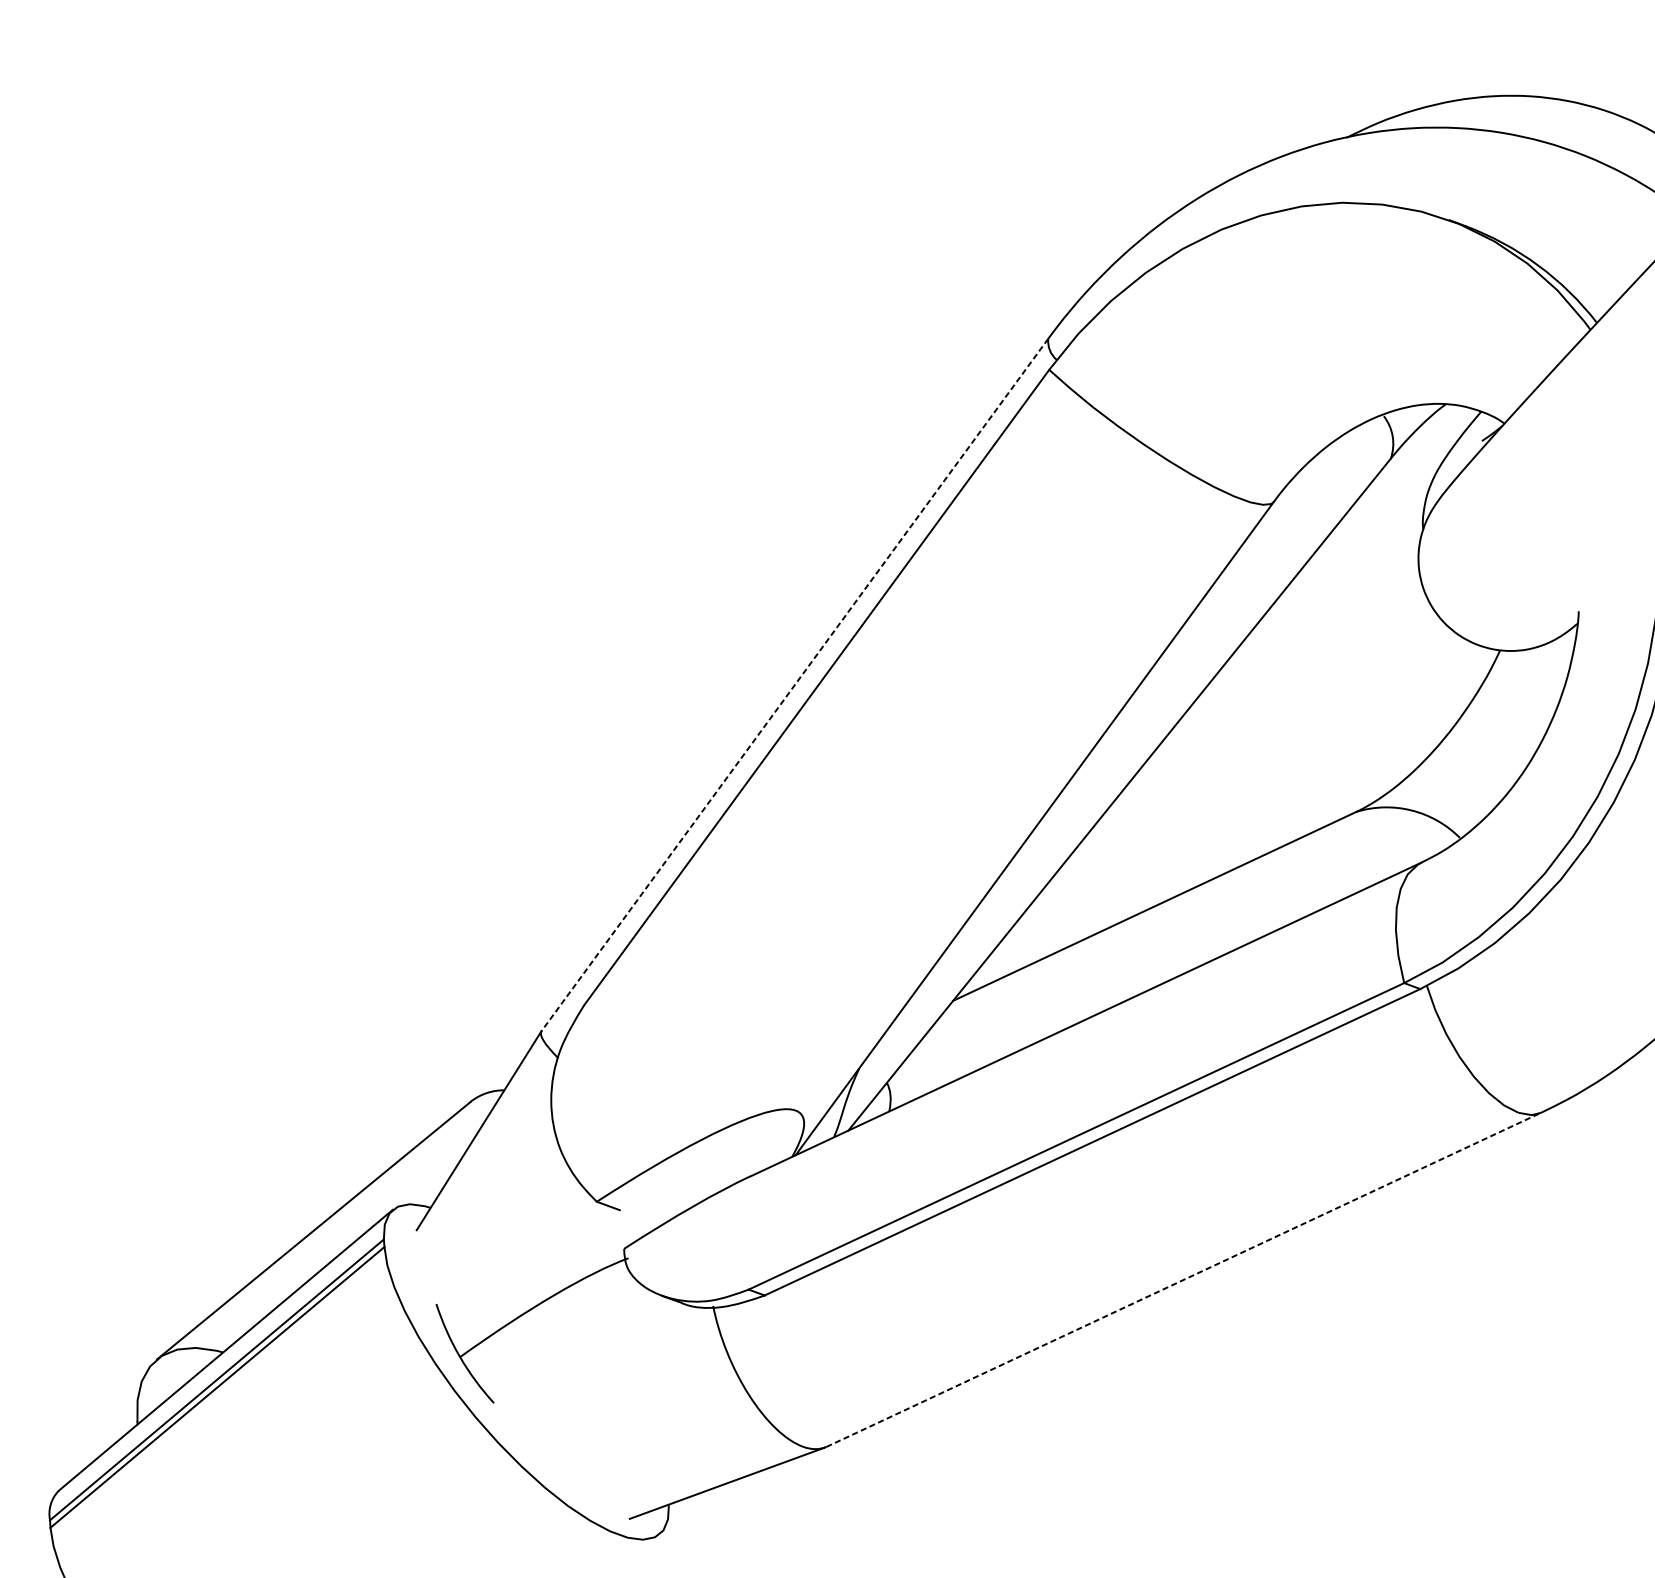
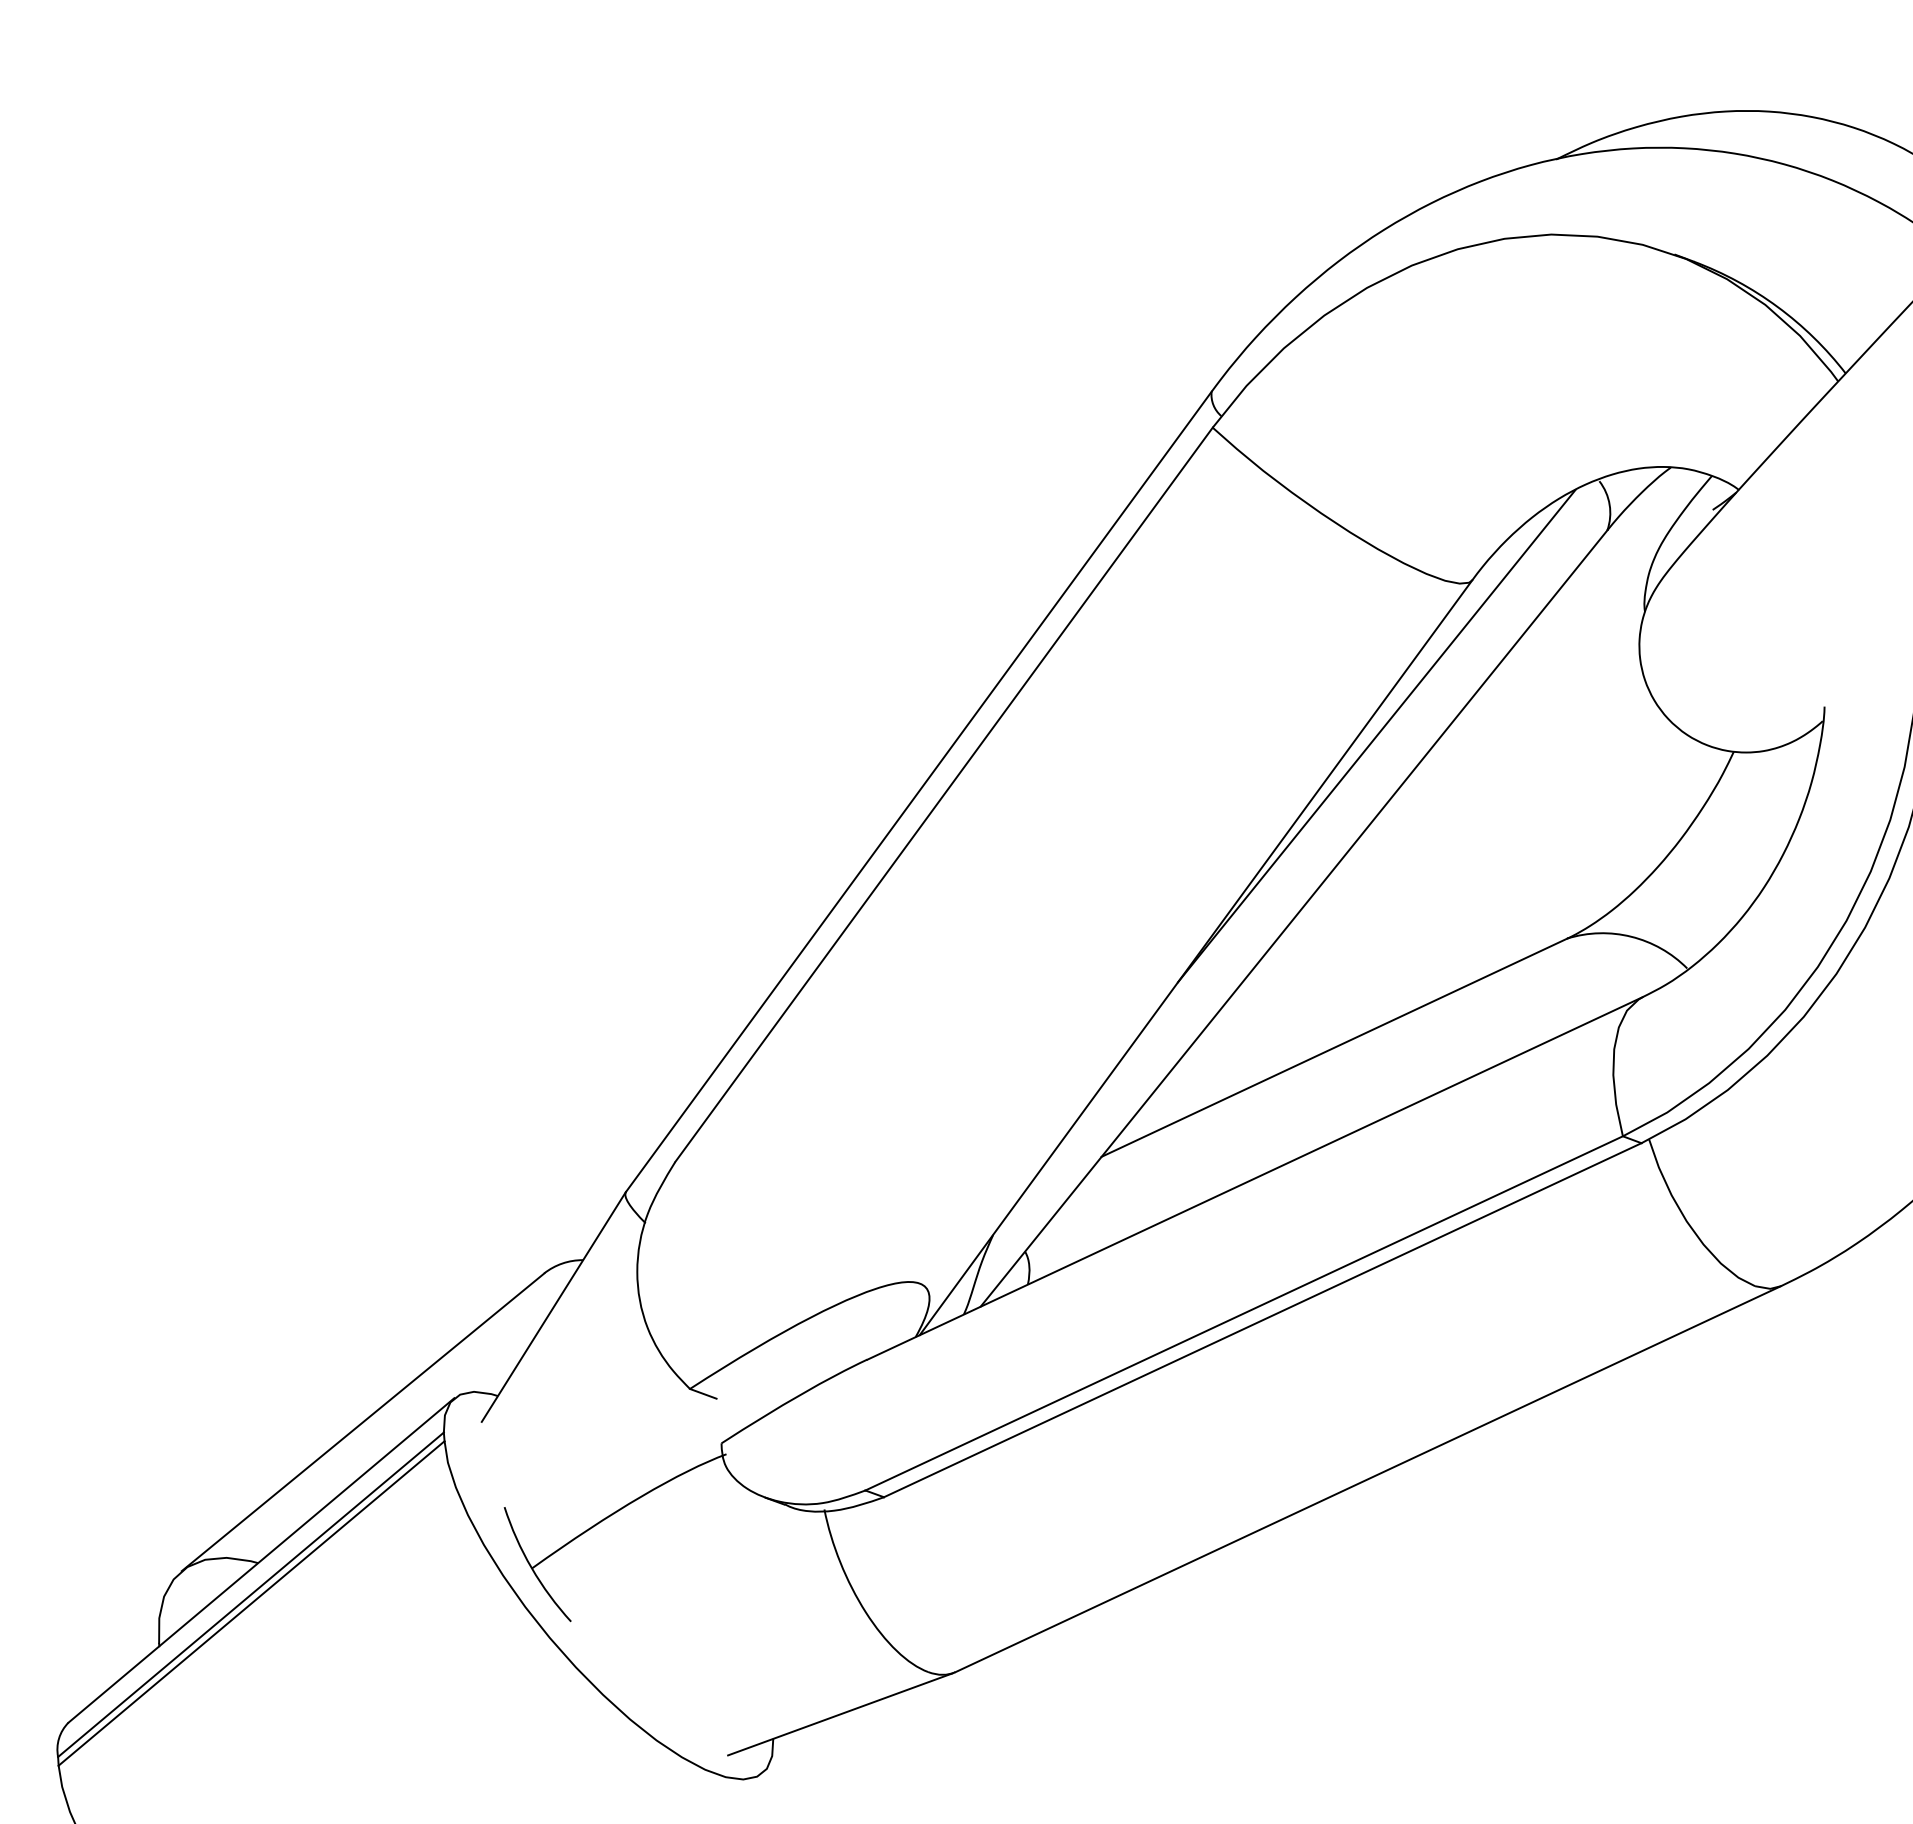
line: (1190, 637) -> (1376, 736), added
line: (794, 684) -> (918, 791), dashed -> solid
line: (1184, 1280) -> (1368, 1479), dashed -> solid

